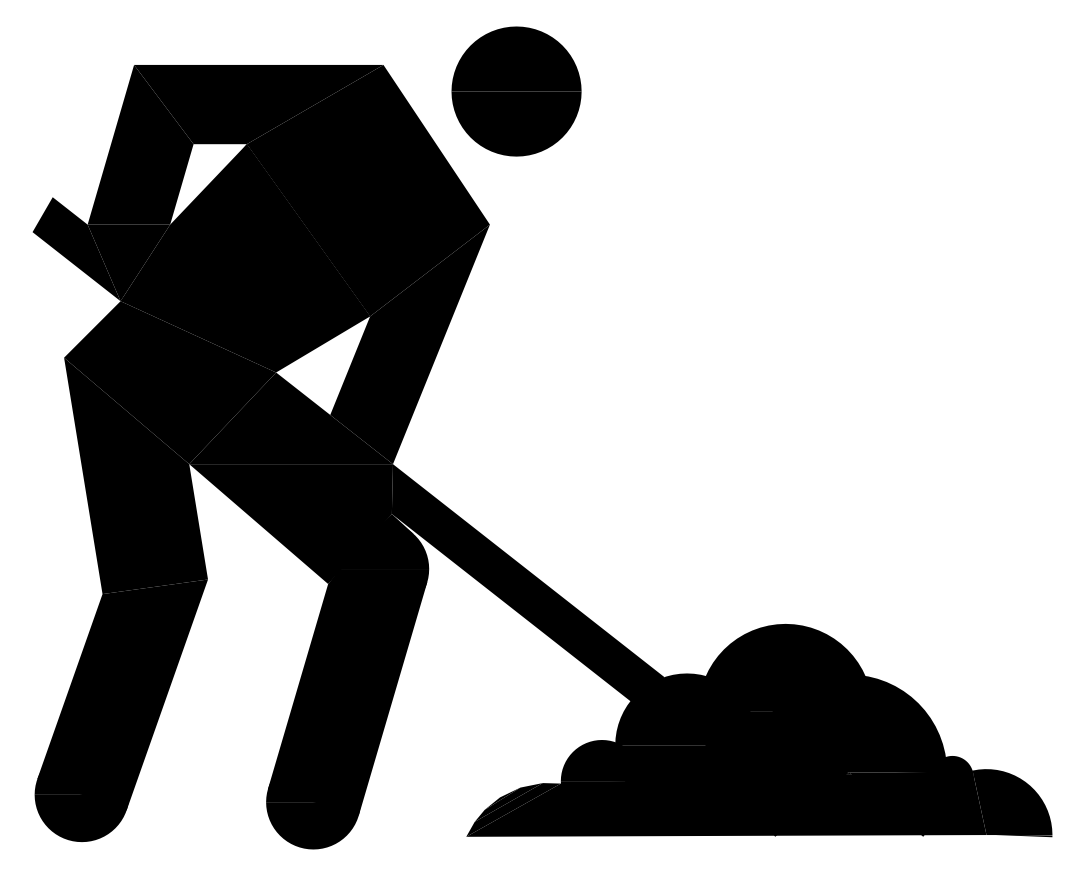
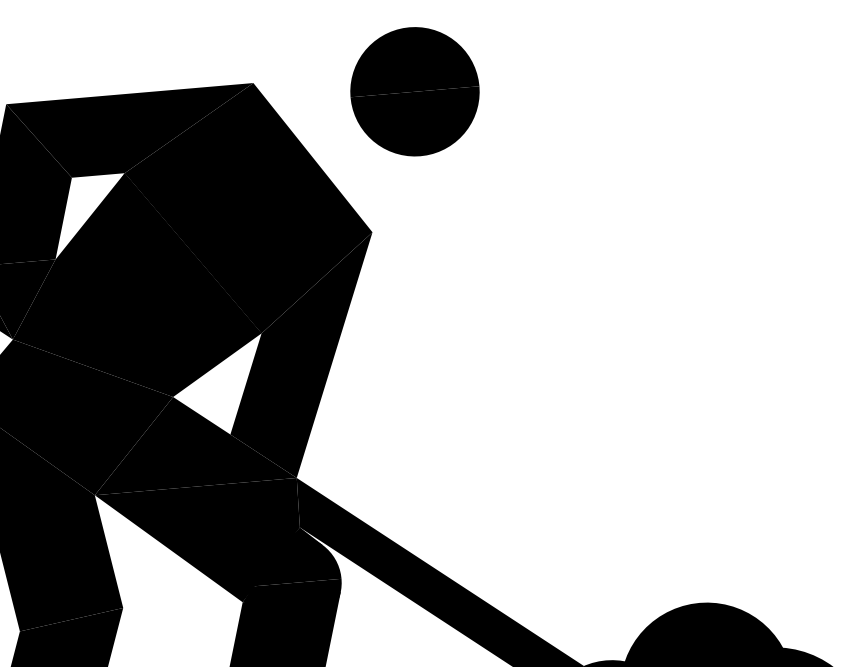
part: (516, 91) -> (414, 91), moved

